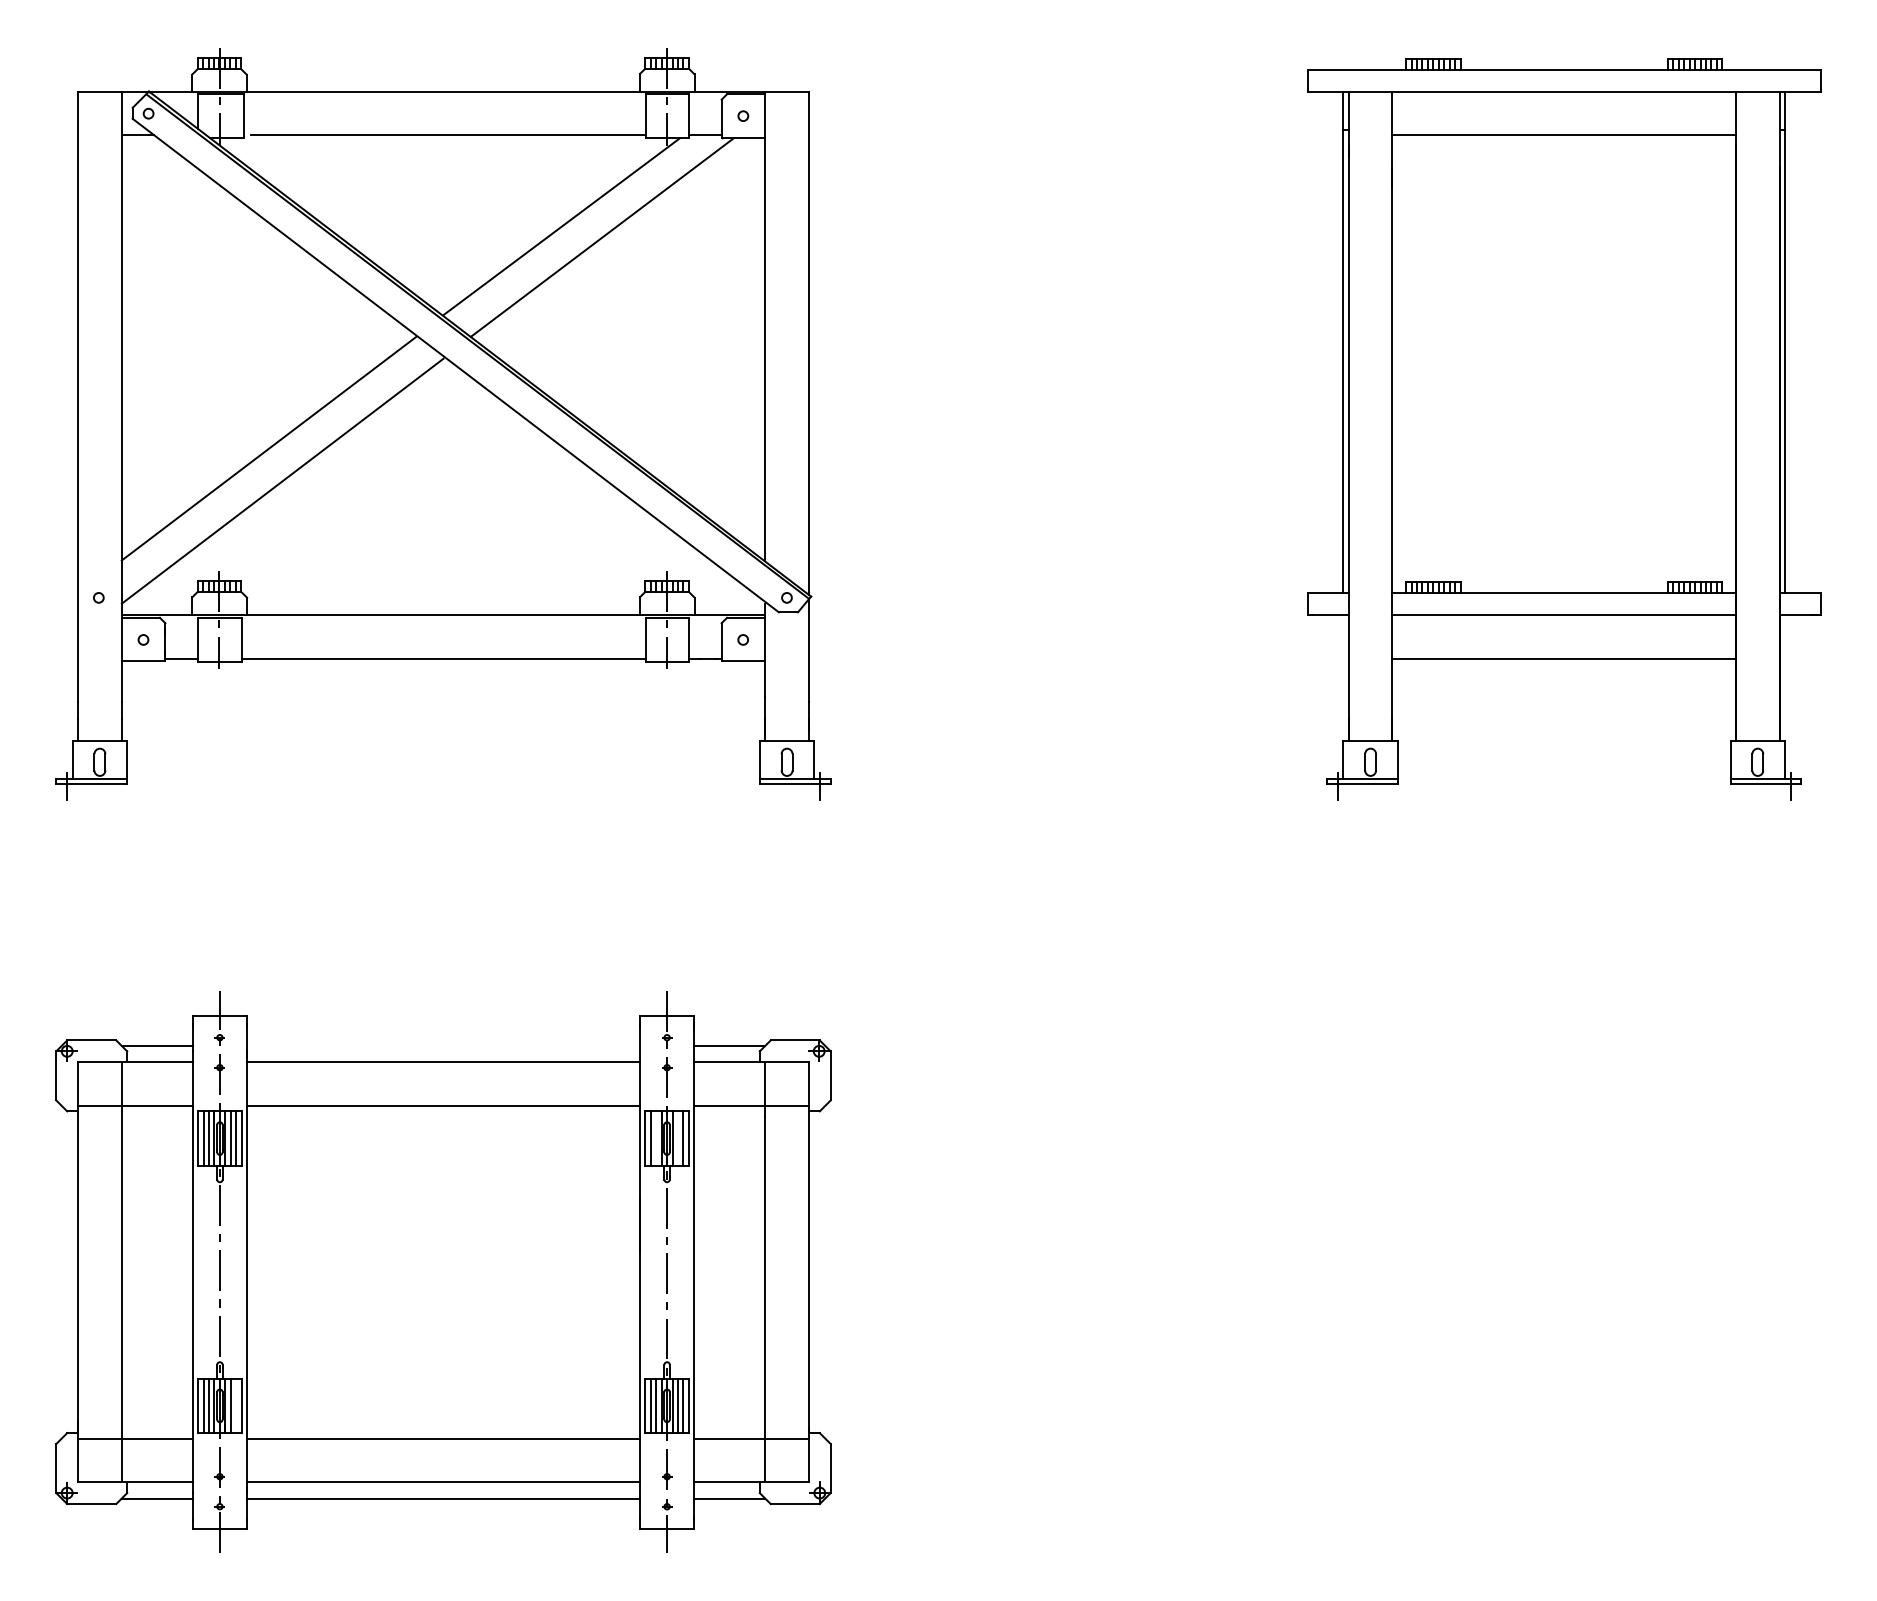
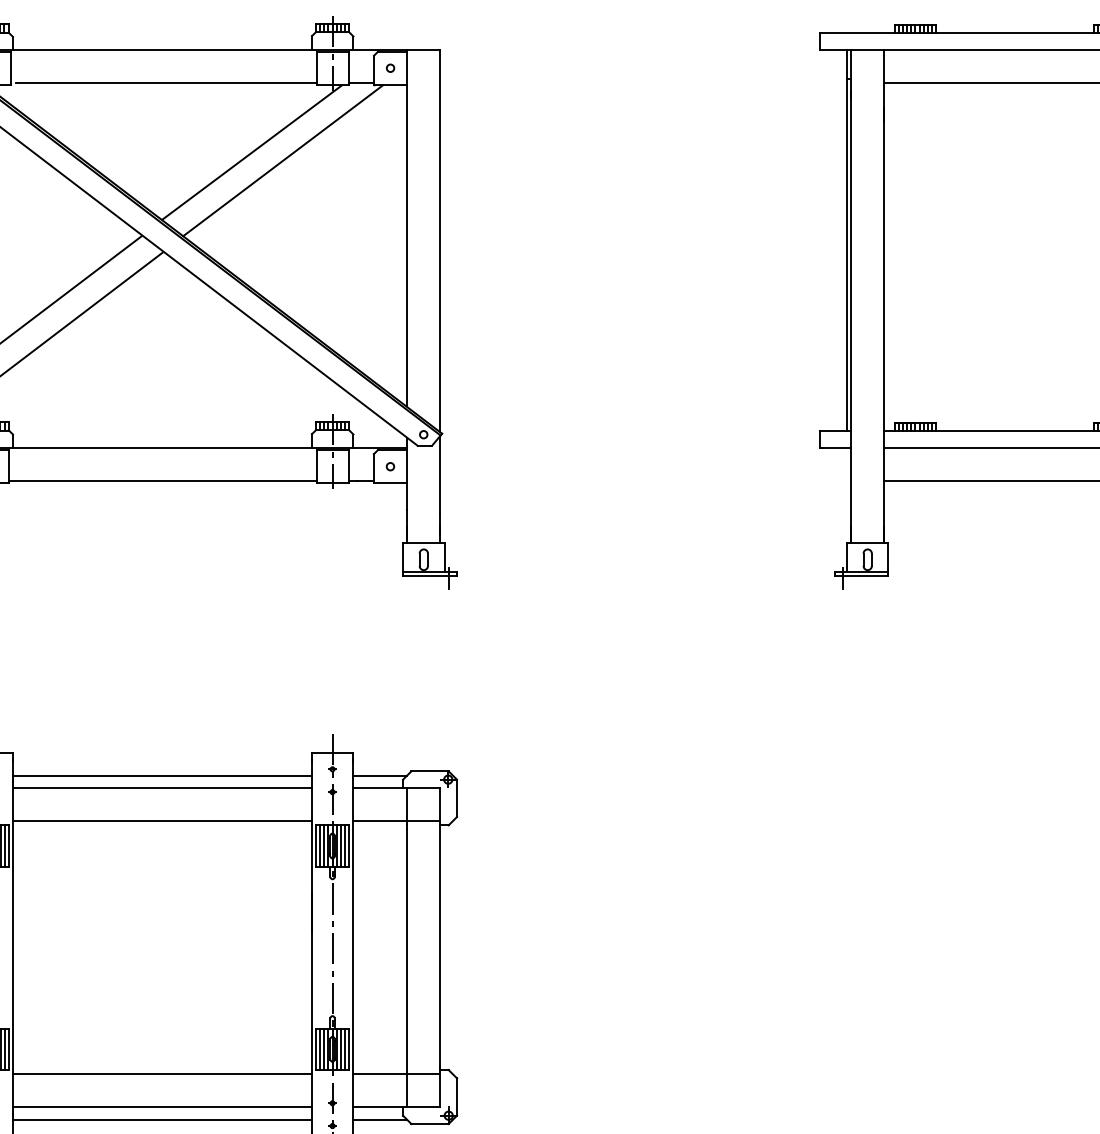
line: (443, 1045) -> (162, 775), added
line: (656, 1138) -> (324, 845), added
line: (678, 1138) -> (341, 845), added
line: (236, 1405) -> (5, 1049), added

